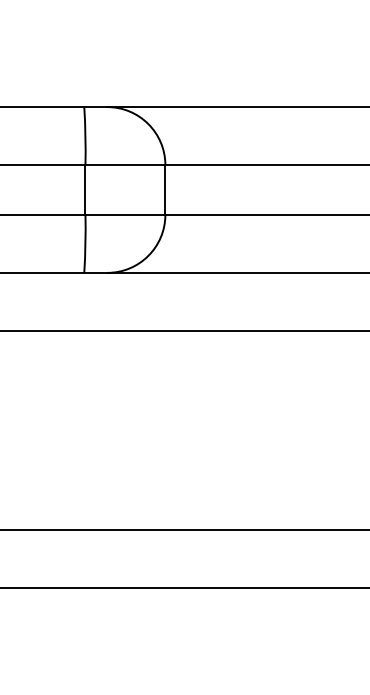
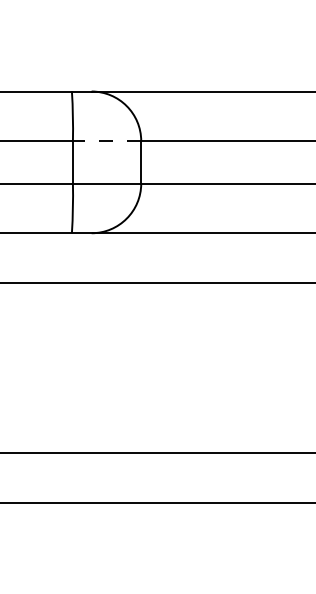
line: (125, 165) -> (107, 141), solid -> dashed

